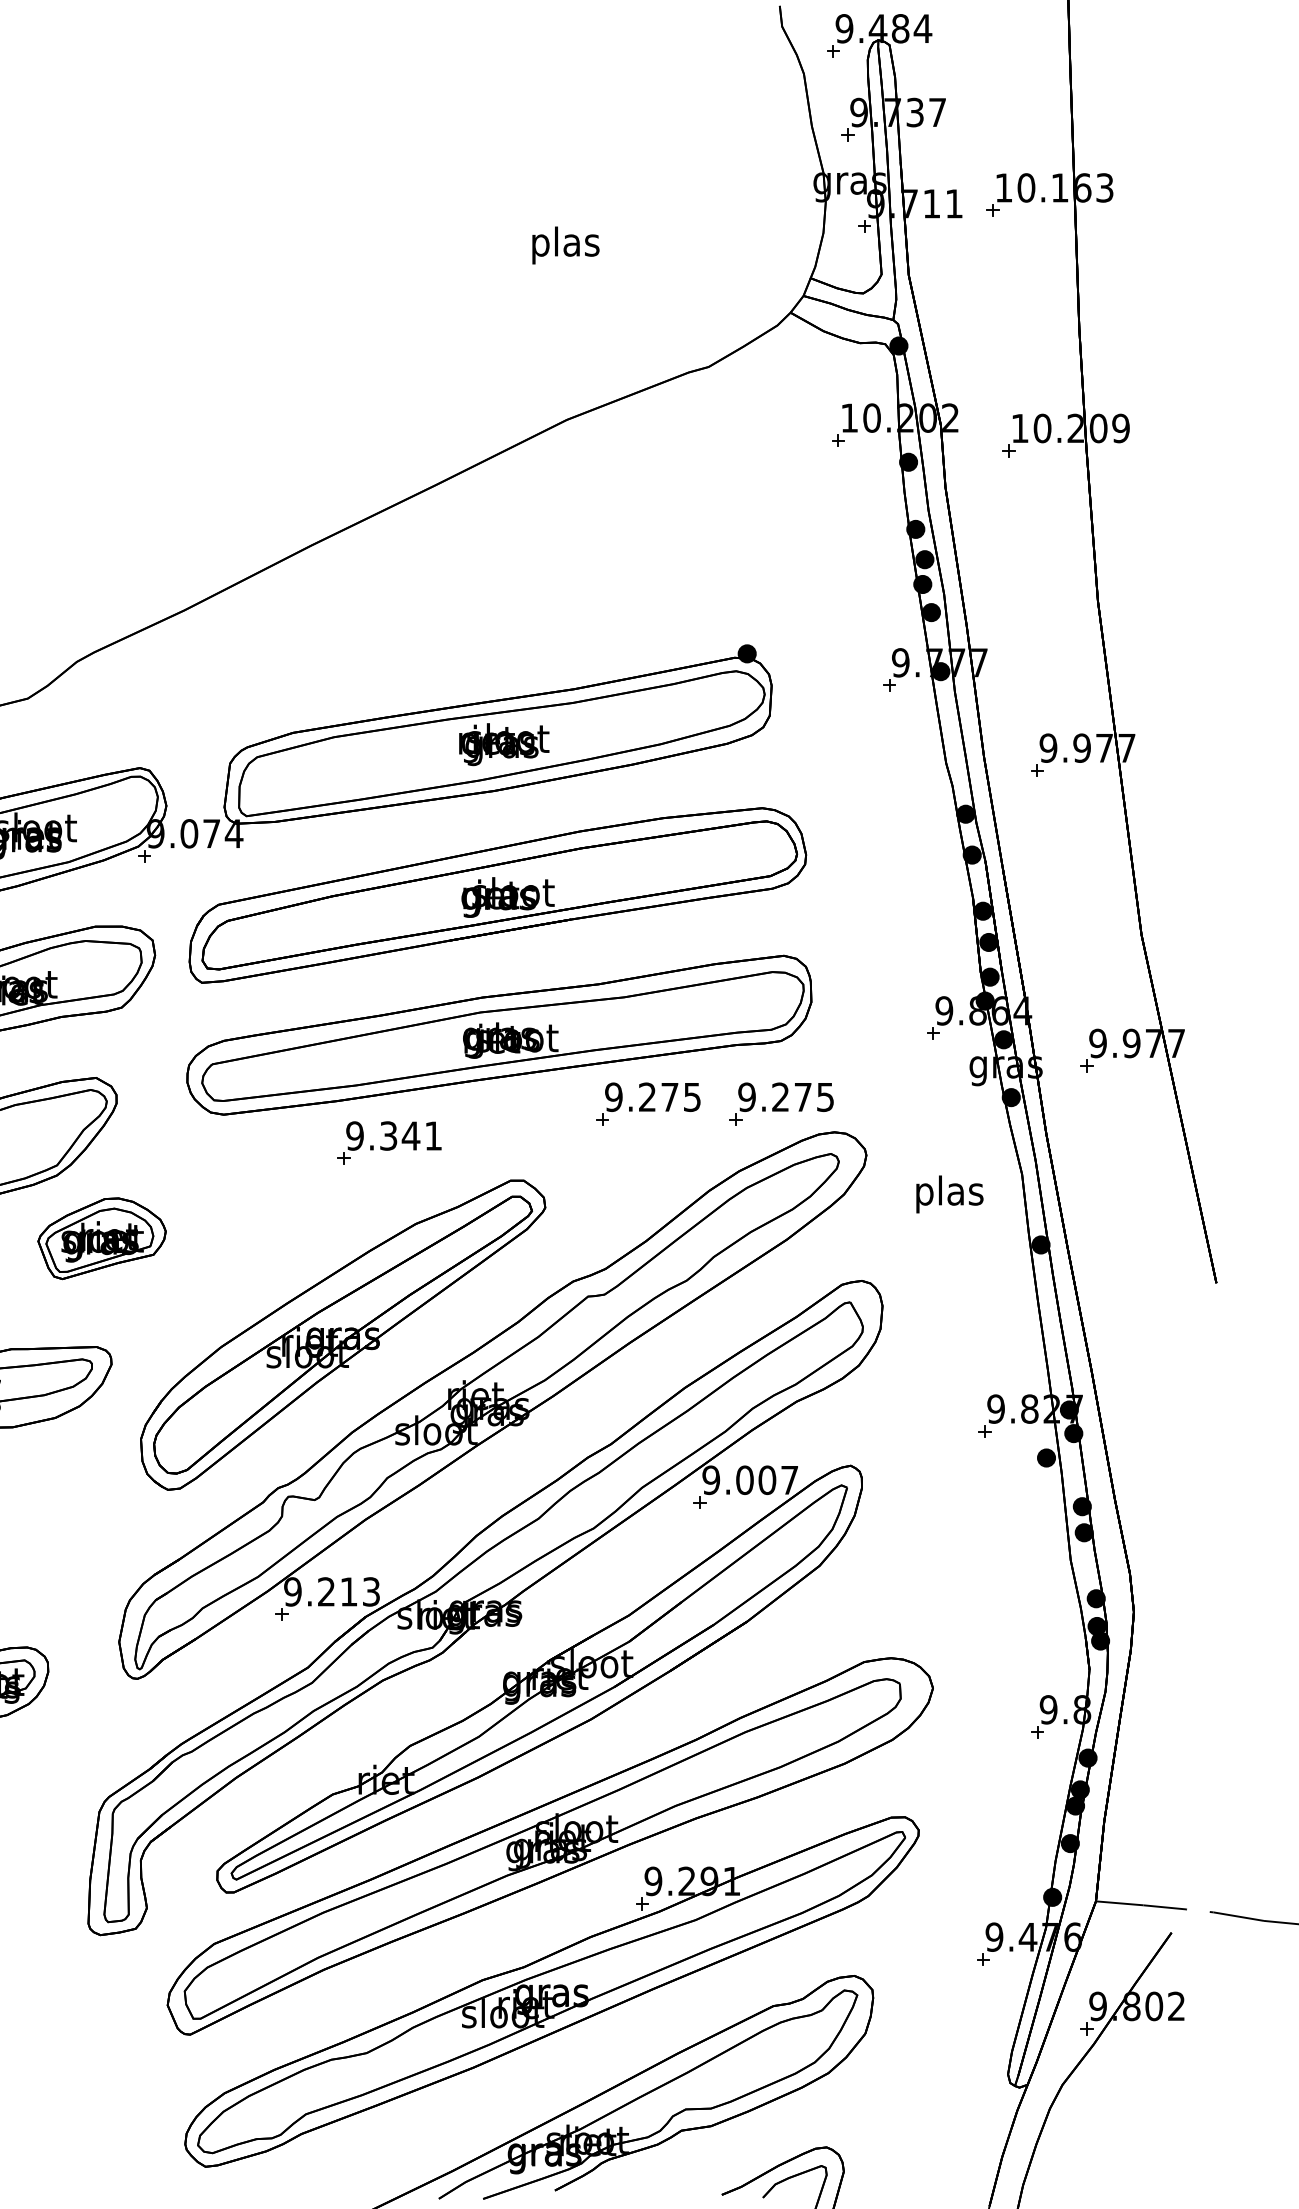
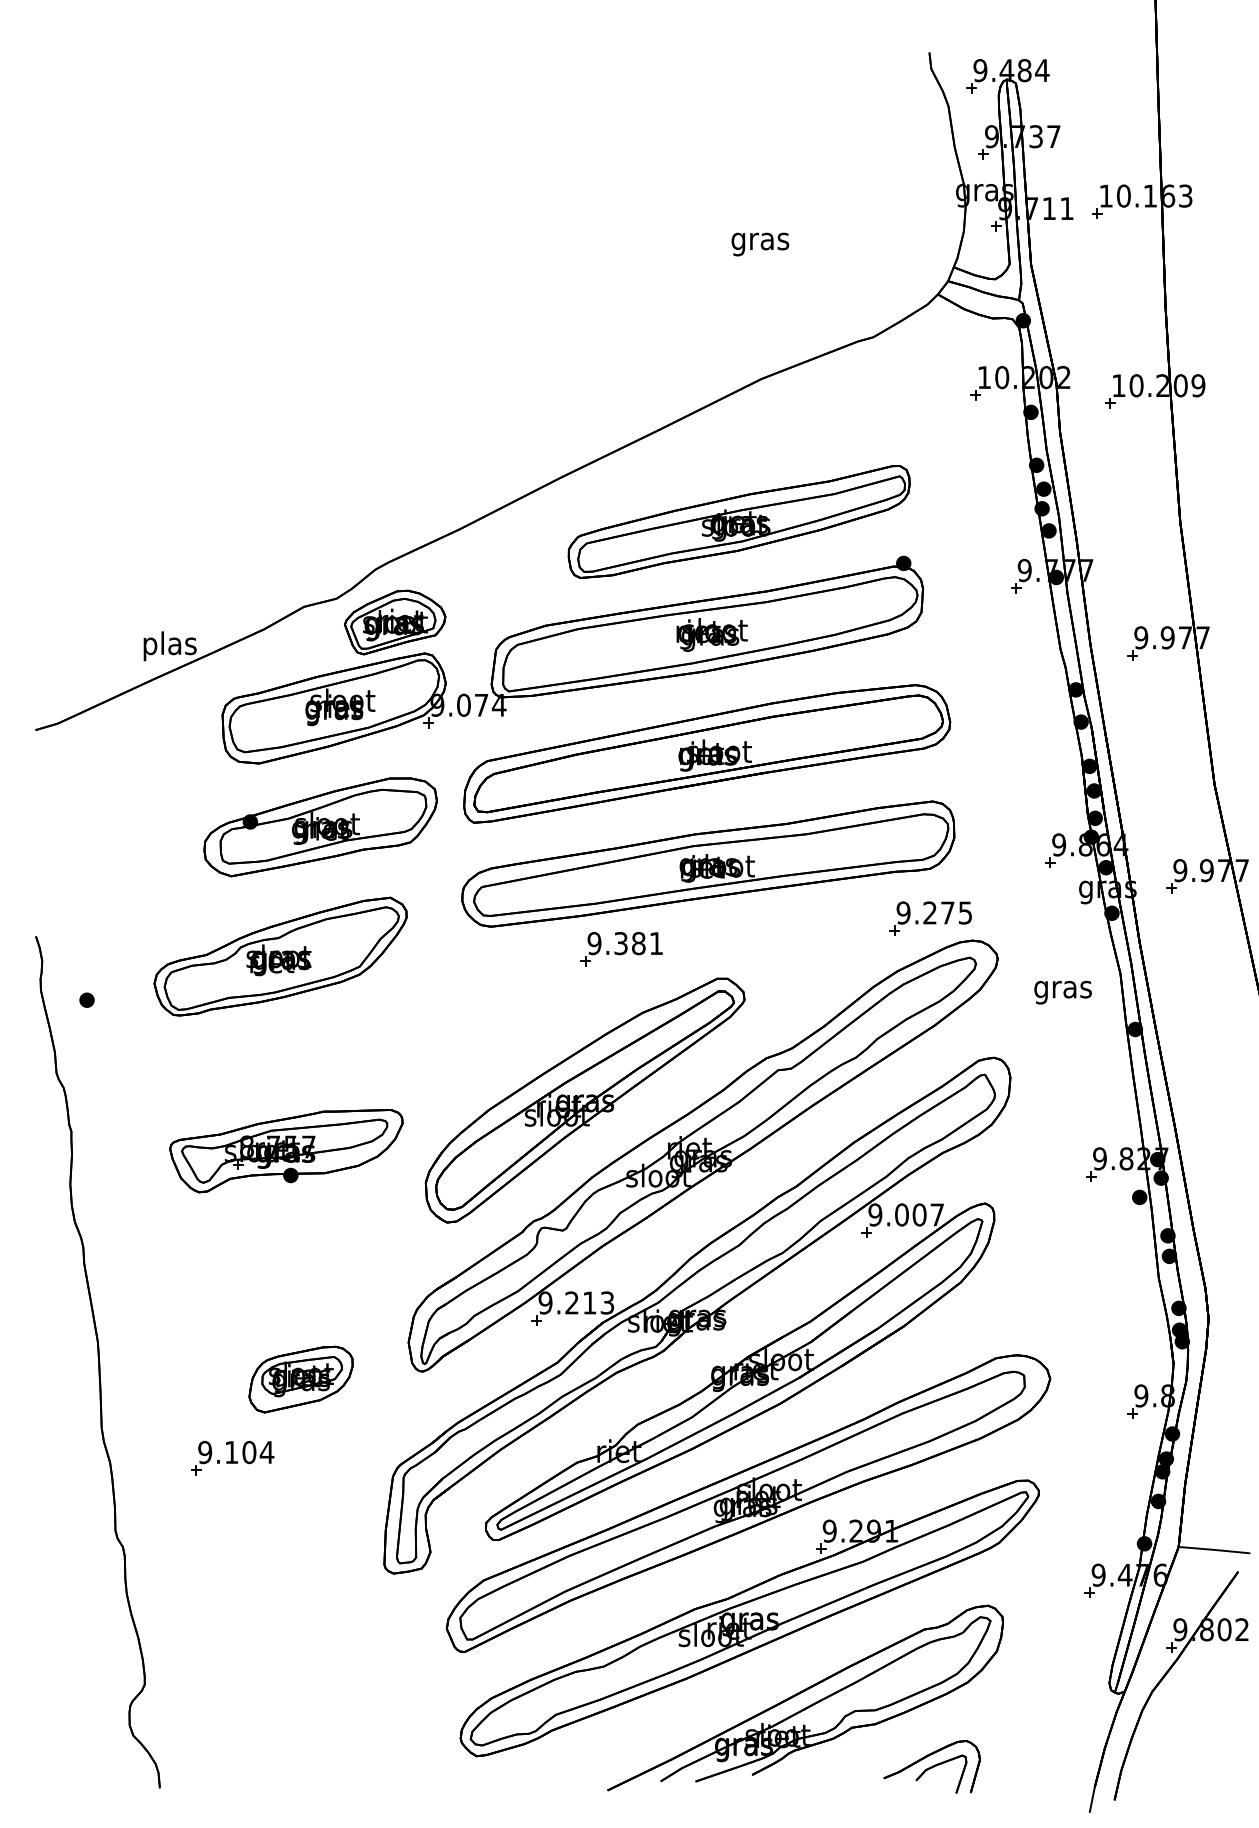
text: (565, 245) -> (760, 241), plas -> gras
part: (537, 600) -> (738, 521), added
part: (647, 1104) -> (825, 918), removed
text: (410, 1135) -> (638, 943), 9.341 -> 9.381
text: (948, 1194) -> (1062, 989), plas -> gras
part: (102, 1238) -> (395, 622), moved

